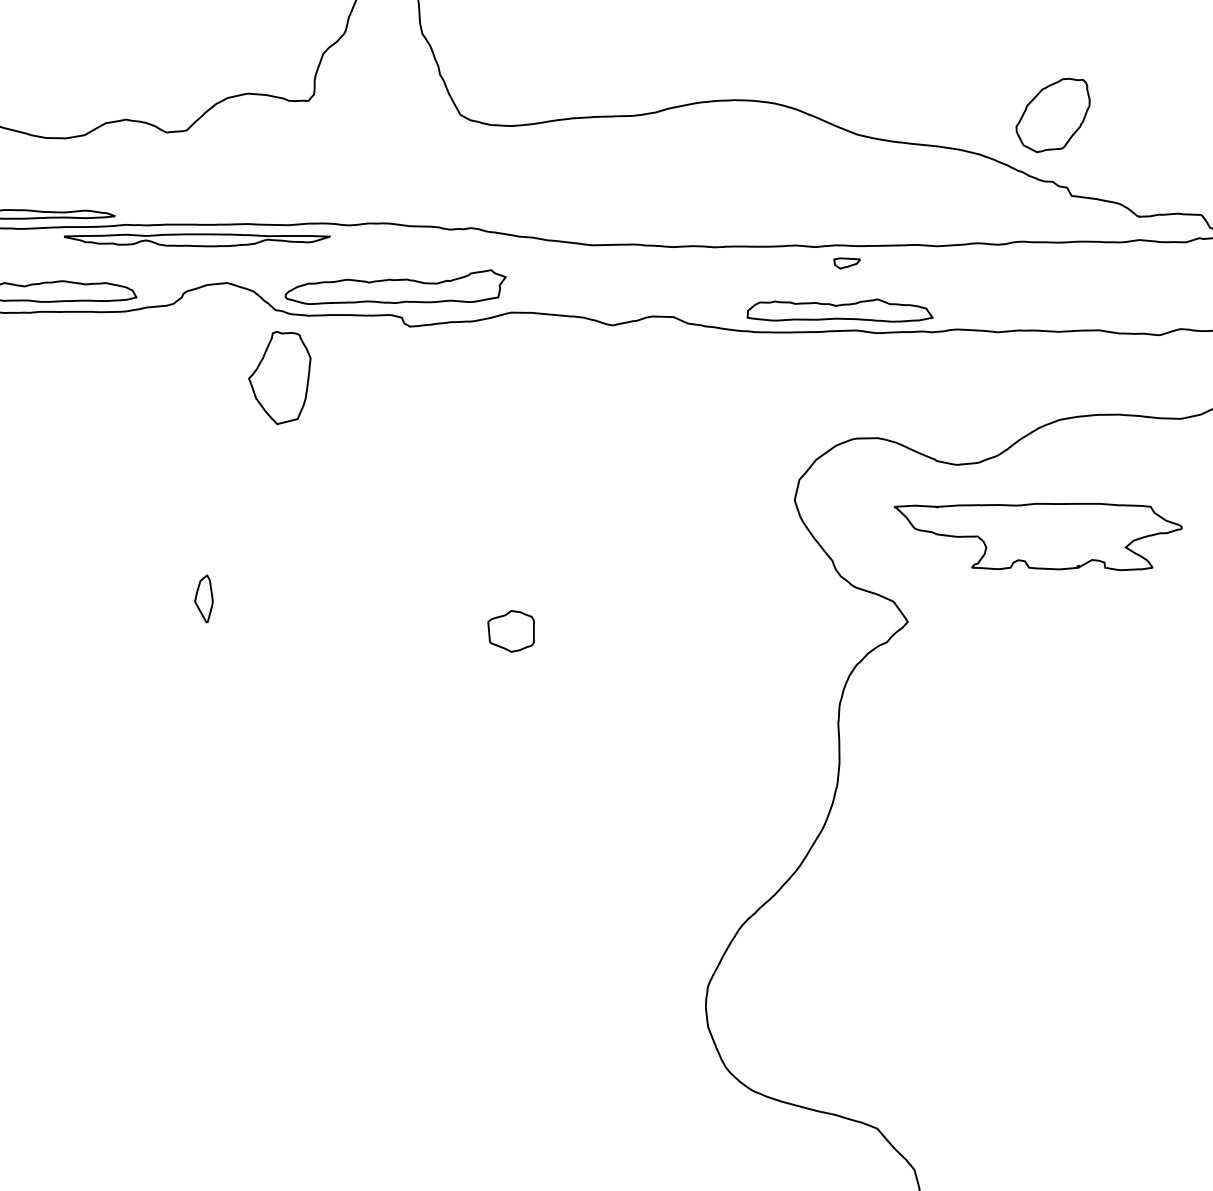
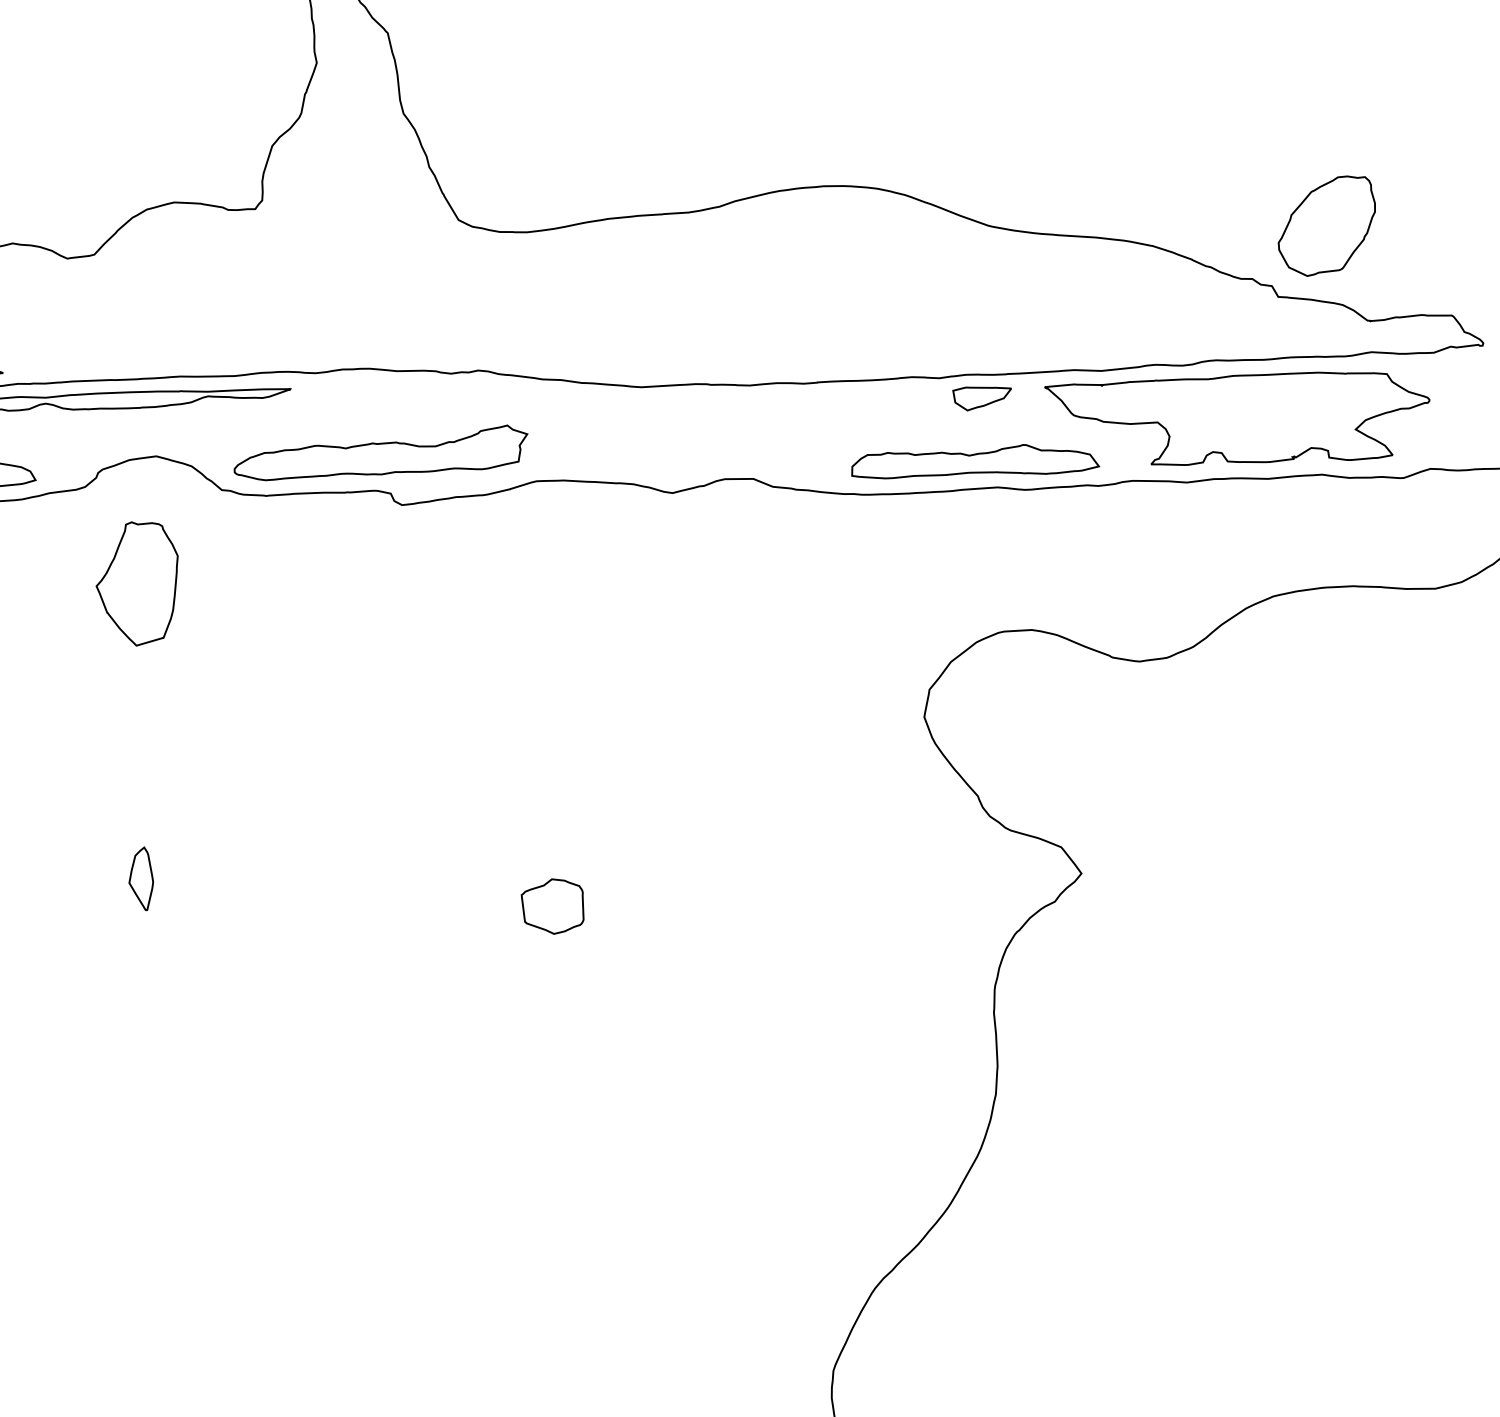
part: (1052, 115) -> (1326, 226), moved
part: (846, 263) -> (981, 398), size x1.67
part: (279, 377) -> (137, 583), moved
part: (1037, 536) -> (1237, 419), moved

